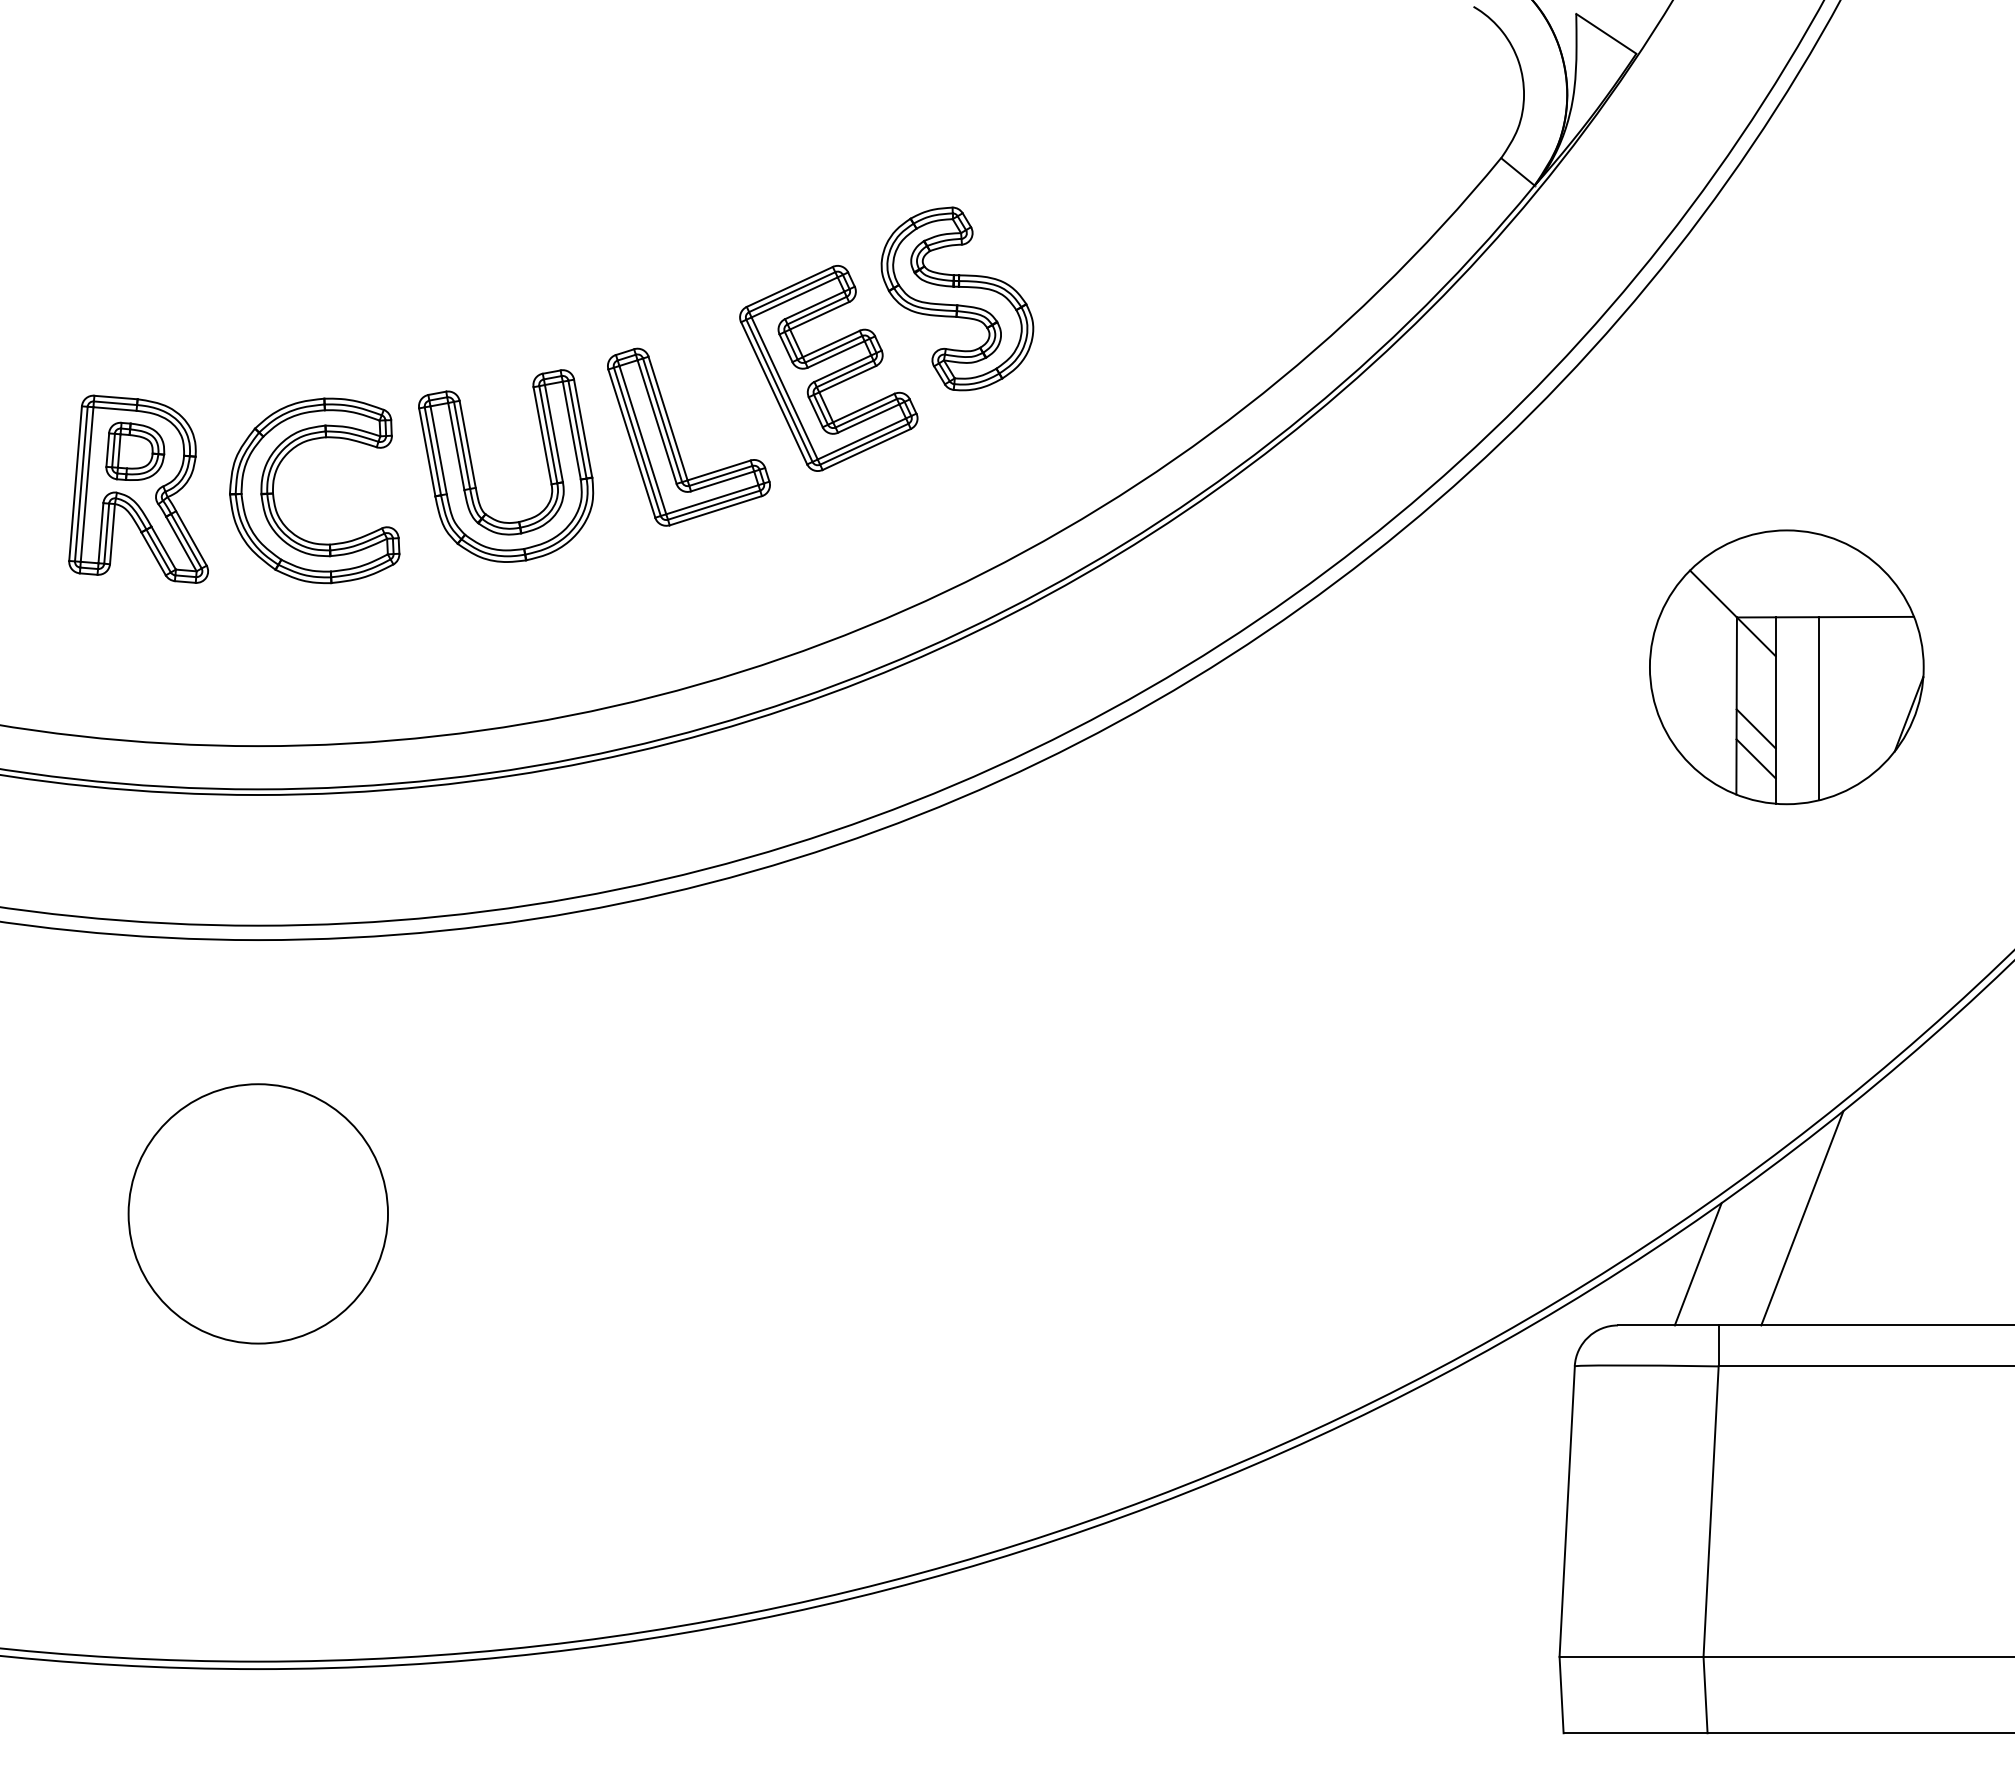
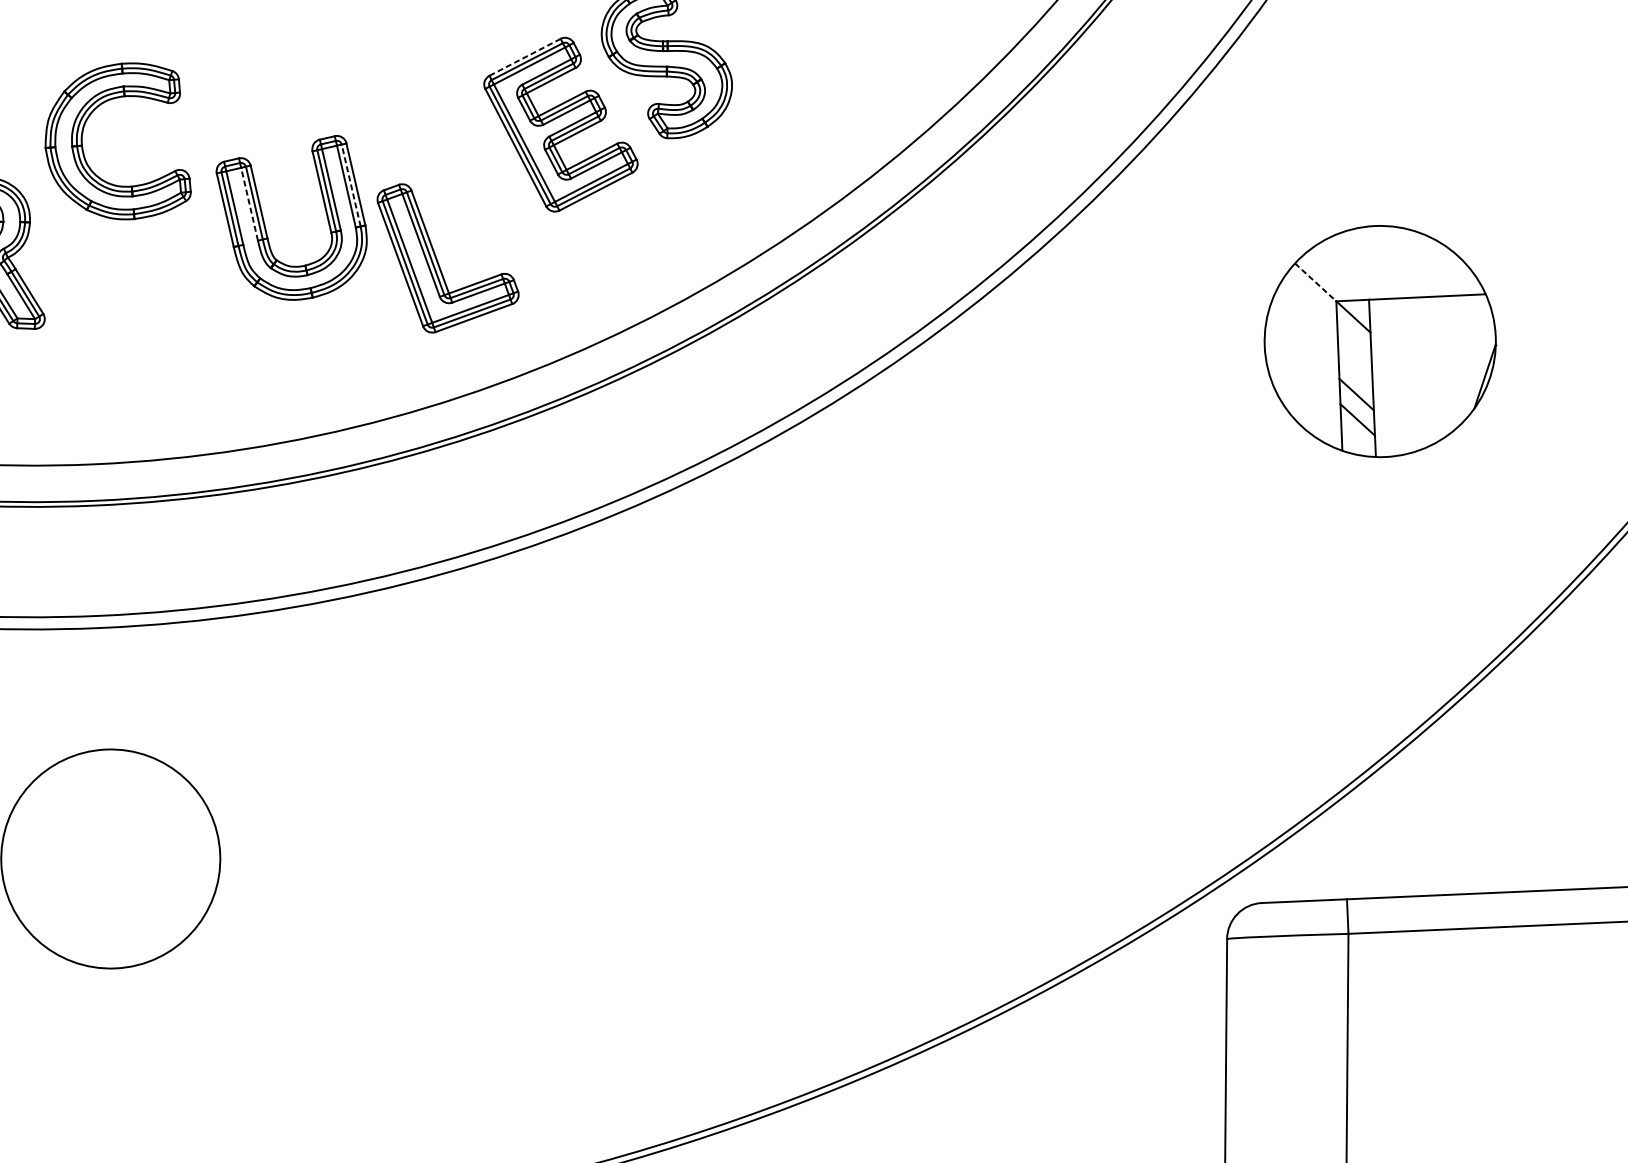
line: (790, 286) -> (525, 56), solid -> dashed
line: (577, 429) -> (351, 185), solid -> dashed
part: (676, 441) -> (438, 261), moved
line: (456, 446) -> (249, 204), solid -> dashed
part: (274, 495) -> (83, 147), moved
line: (1713, 594) -> (1315, 282), solid -> dashed
line: (1818, 708) -> (1408, 375), removed
line: (1802, 1218) -> (1413, 805), removed
line: (1697, 1264) -> (1326, 848), removed

